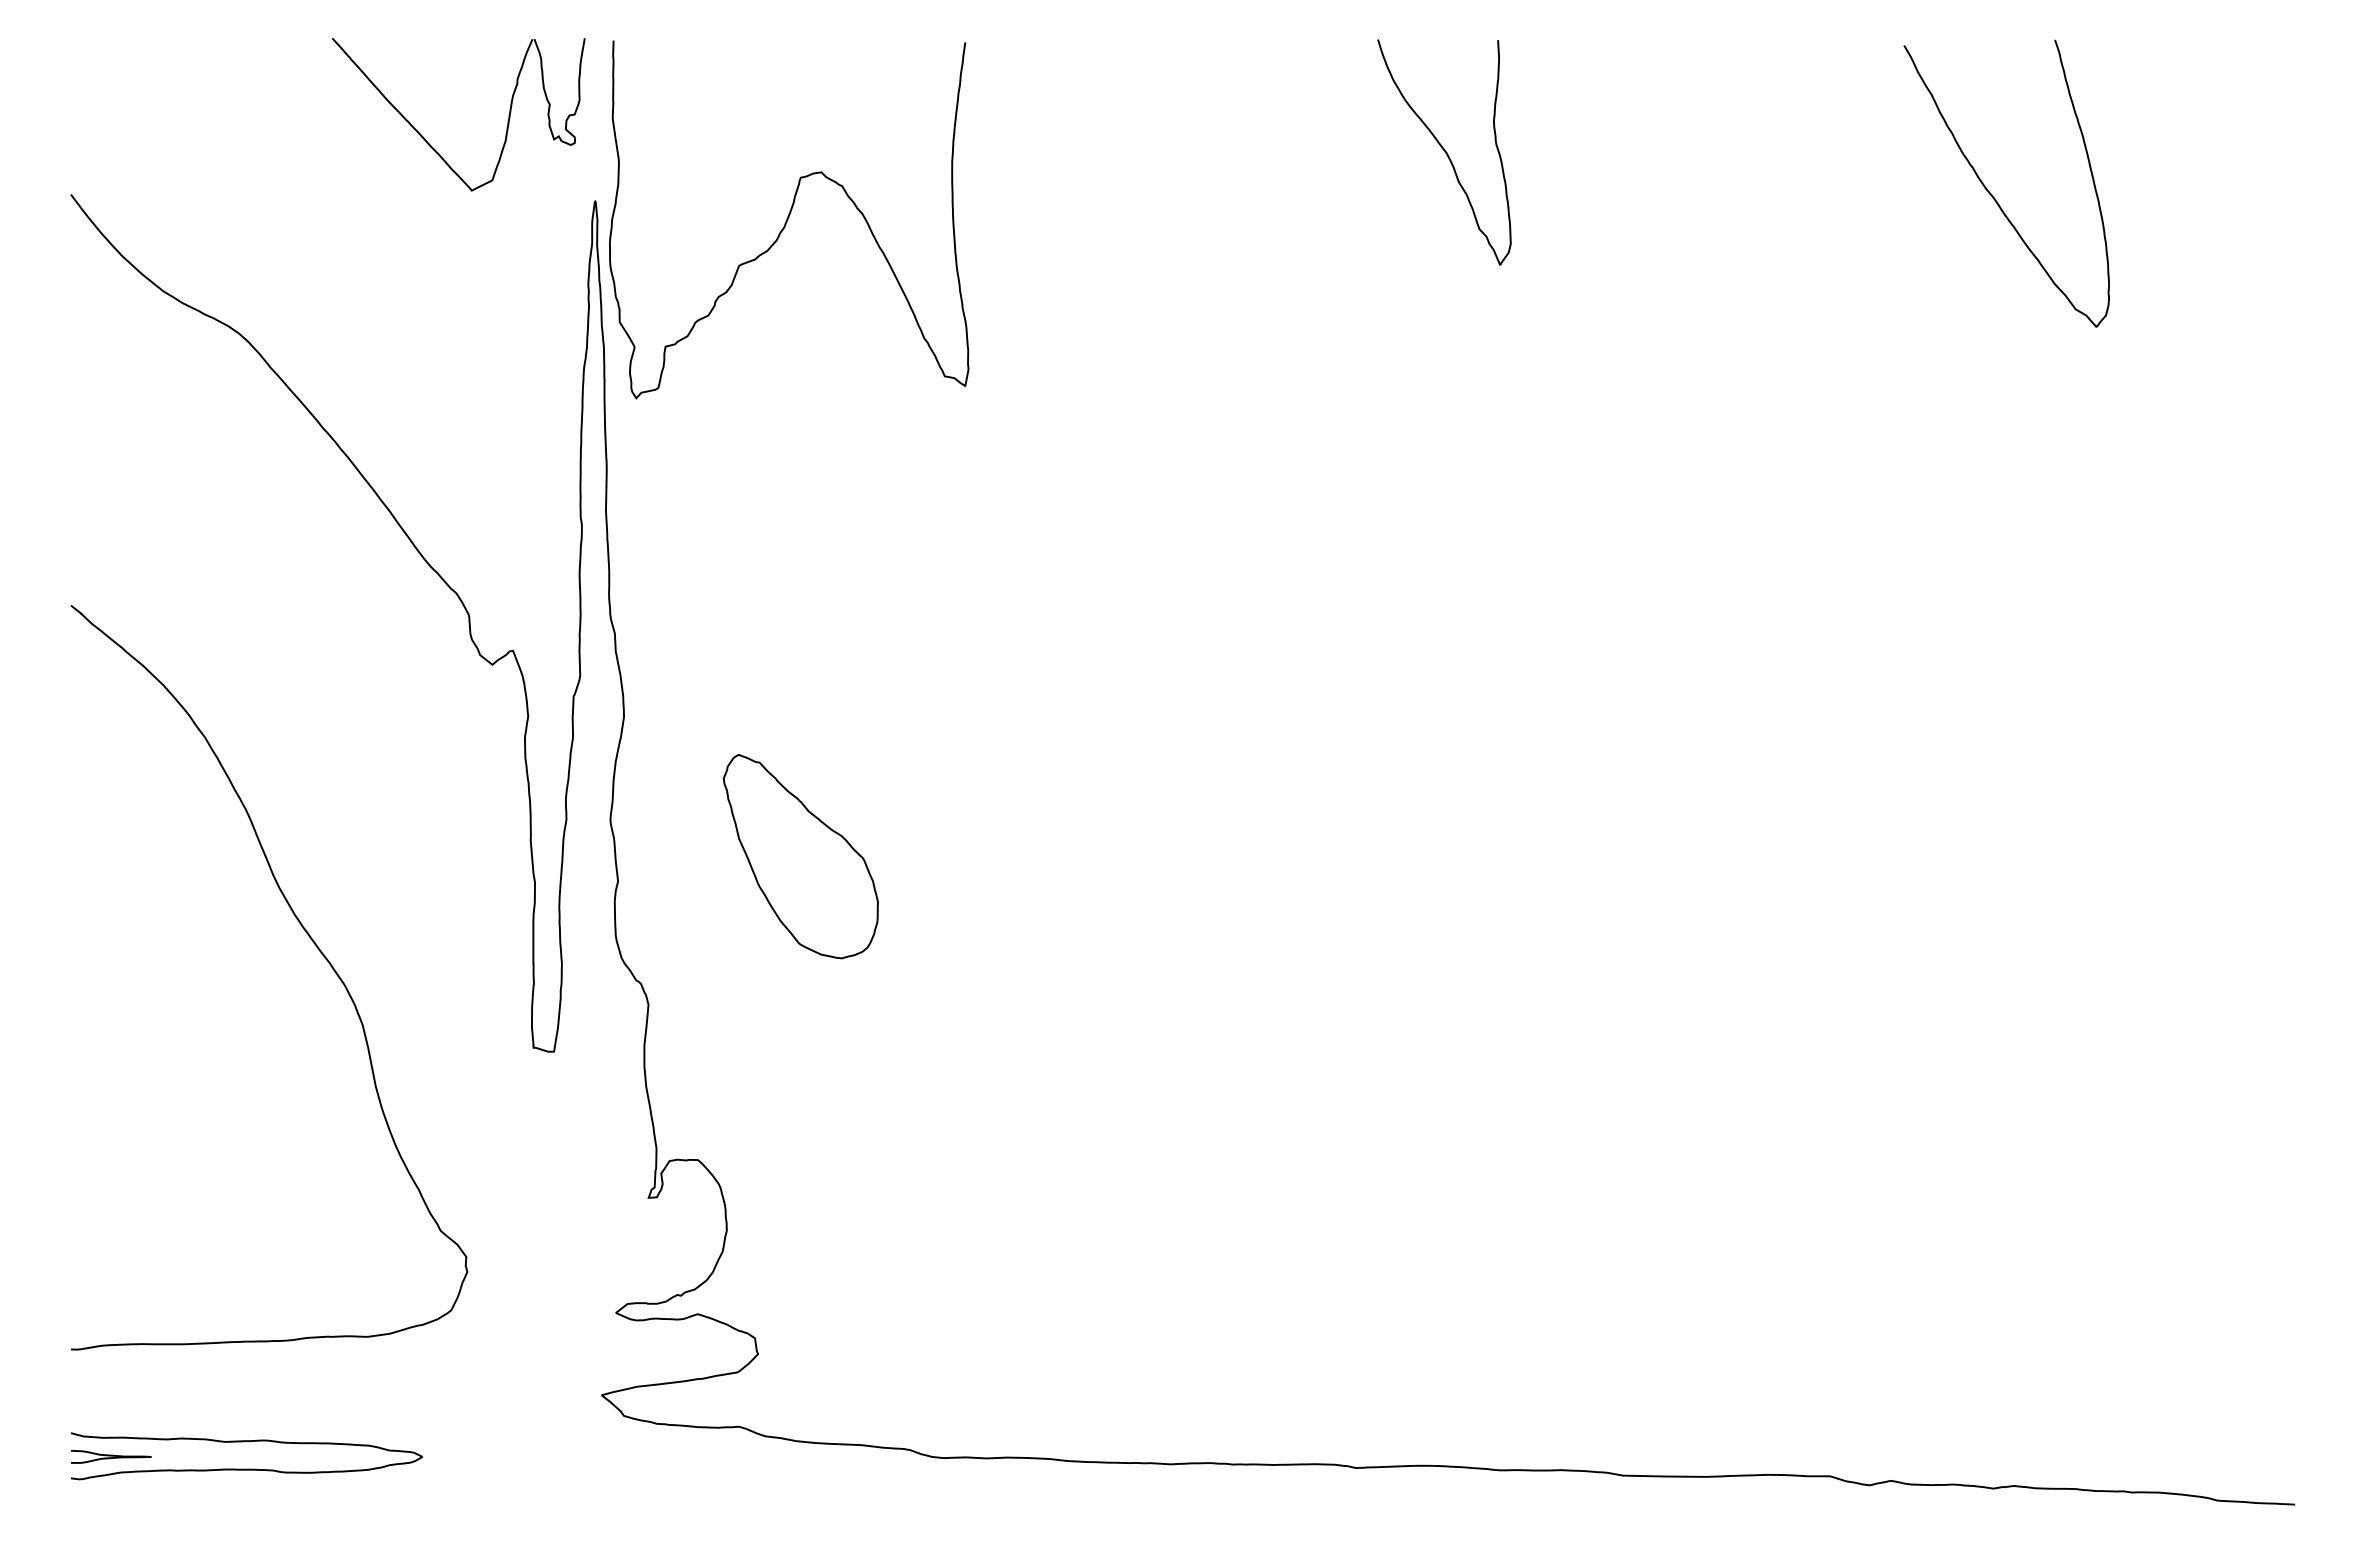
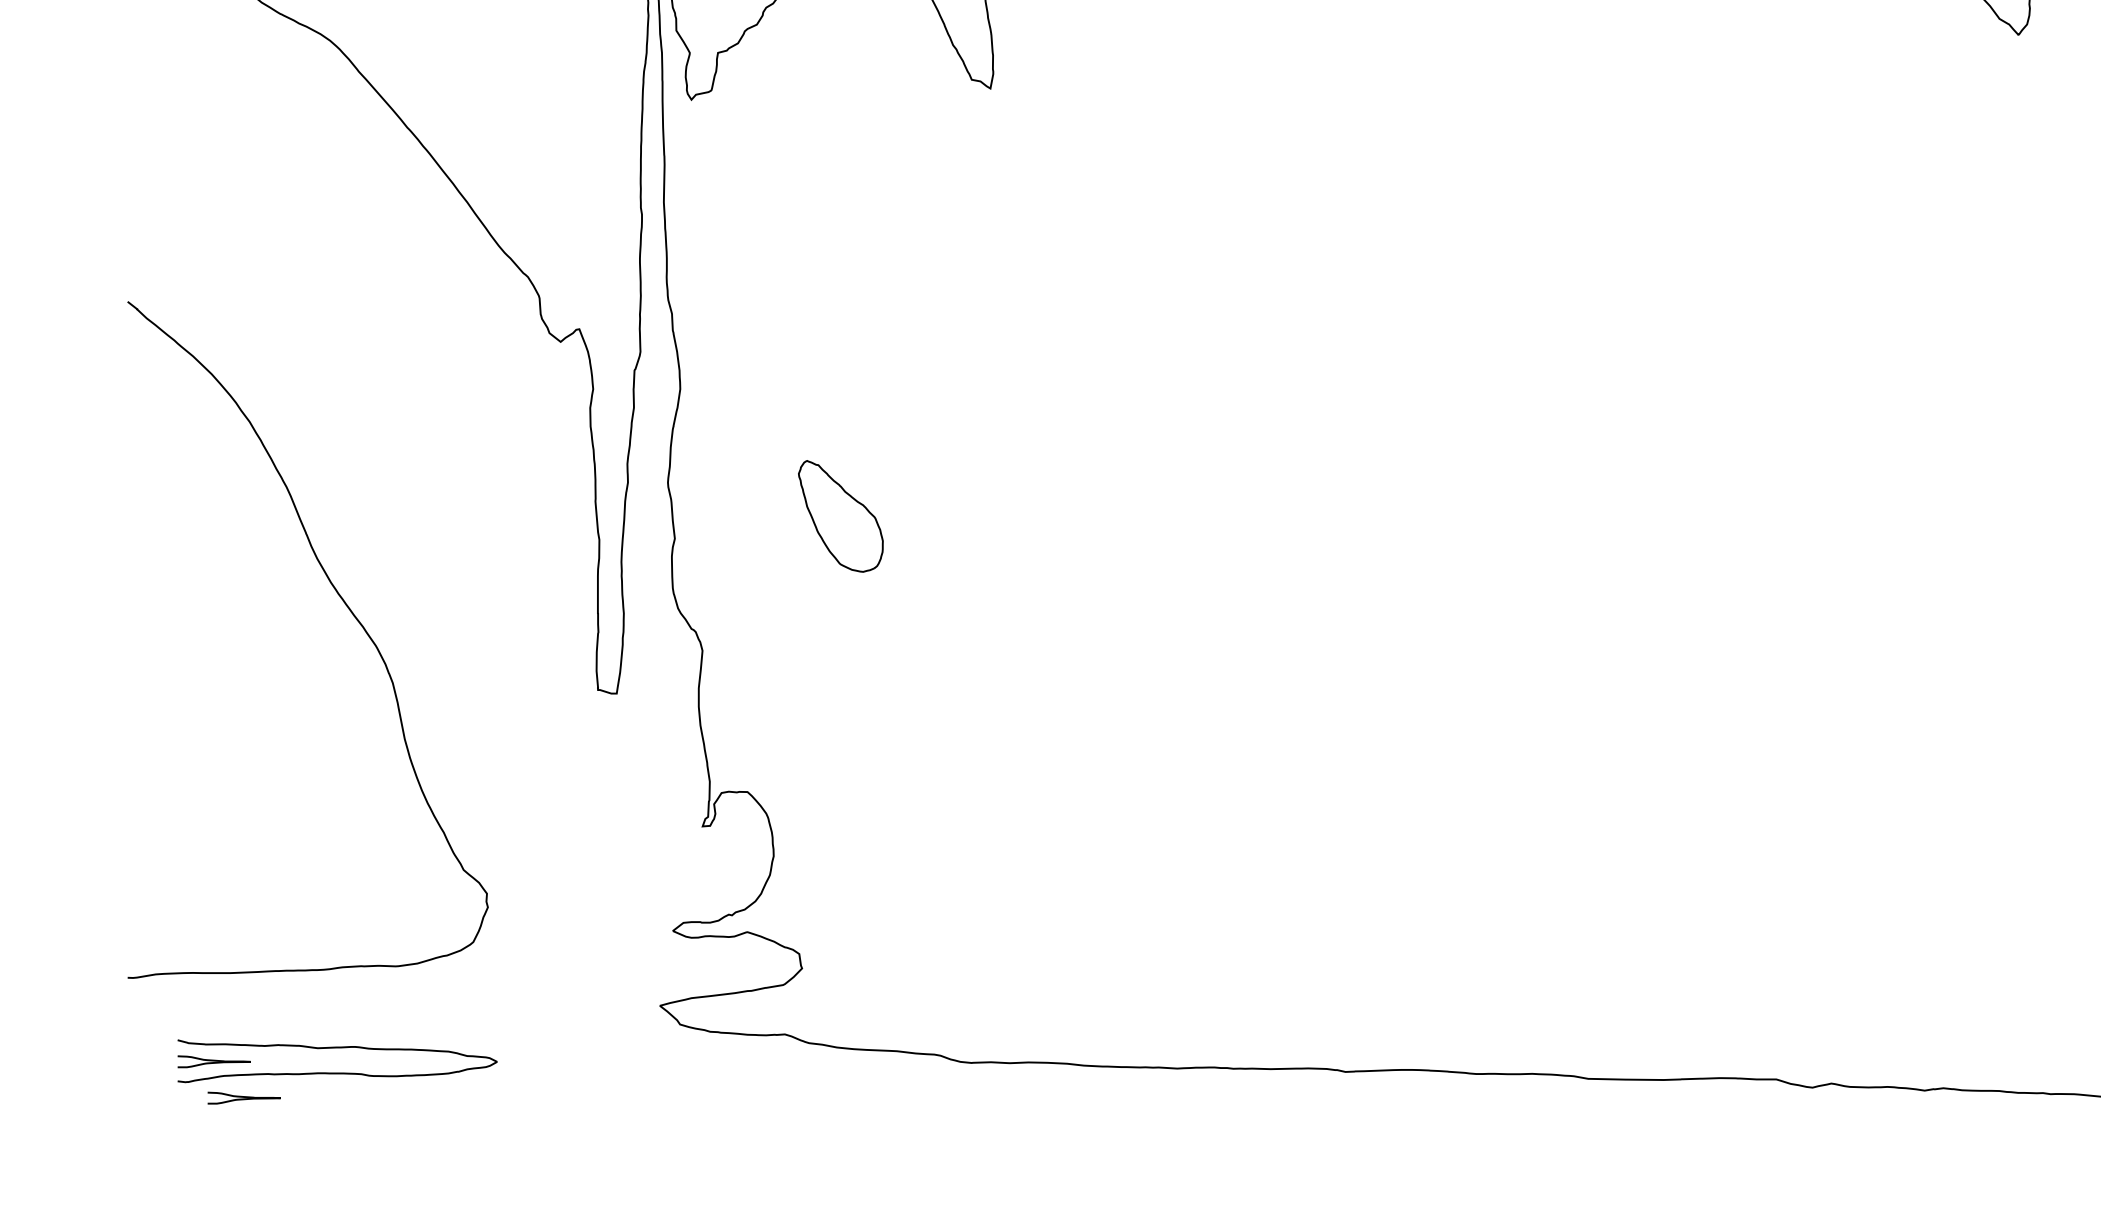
part: (800, 856) -> (840, 516), size x0.6
curve: (313, 943) -> (348, 608), moved
part: (144, 1496) -> (244, 1097), added

